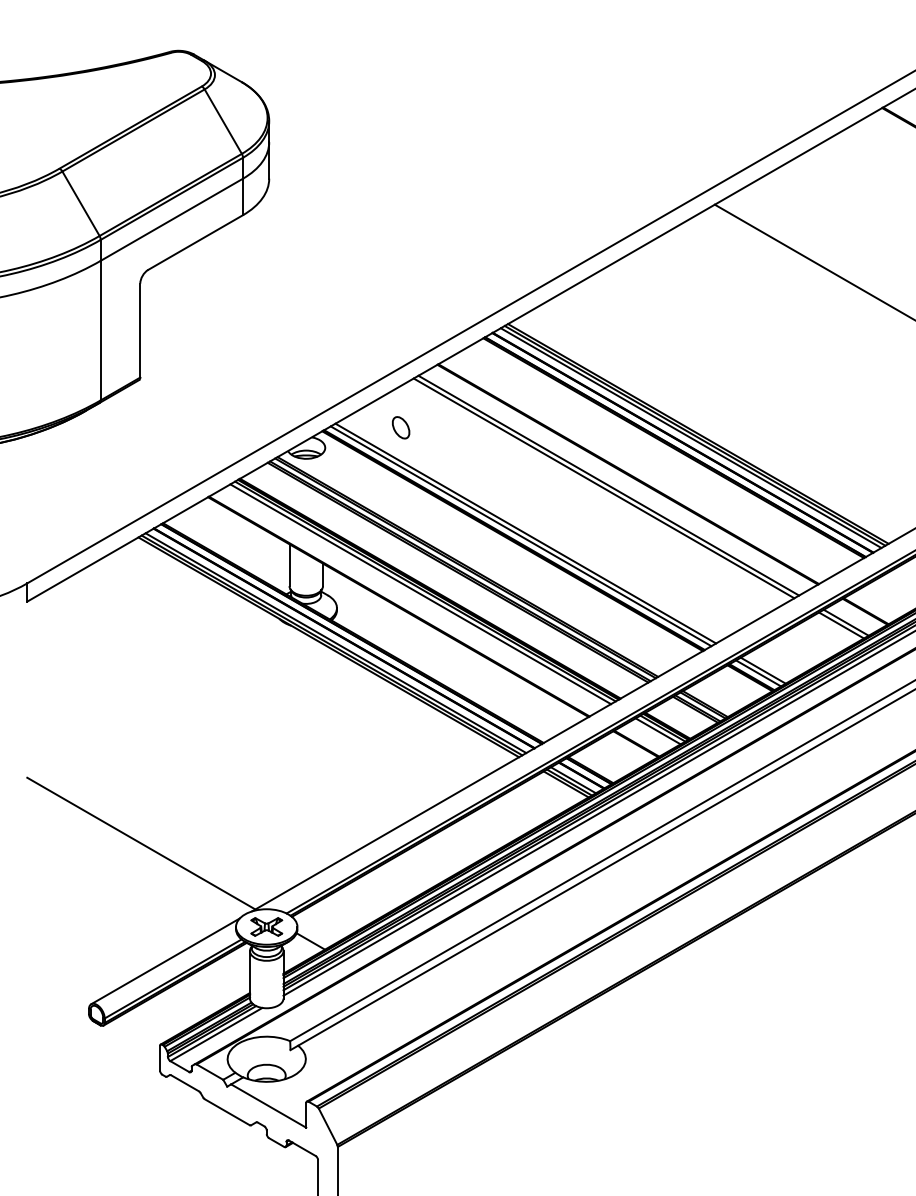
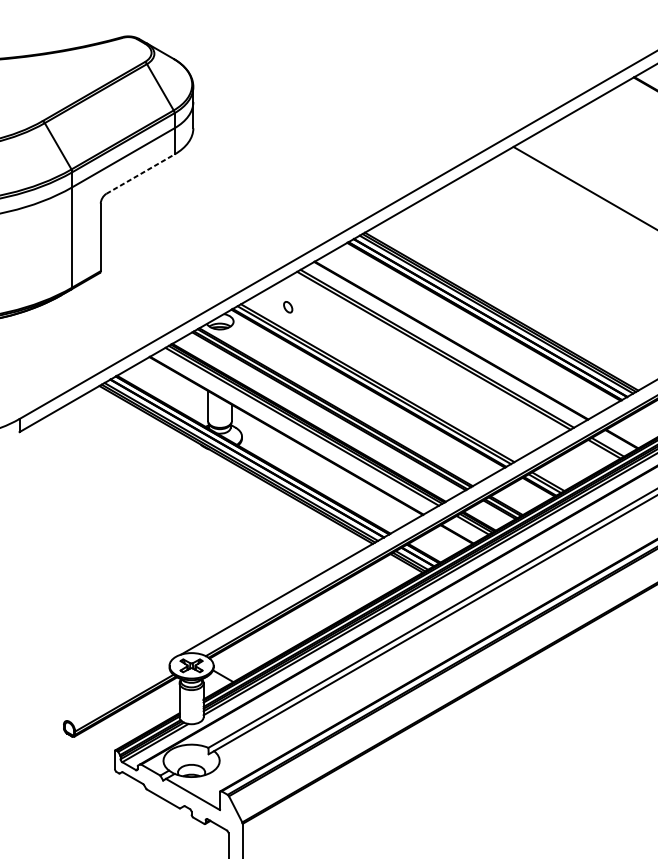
line: (195, 242) -> (140, 174), solid -> dashed
part: (401, 427) -> (288, 307), size x0.7
line: (141, 843) -> (101, 605), removed
line: (165, 961) -> (118, 690), removed

